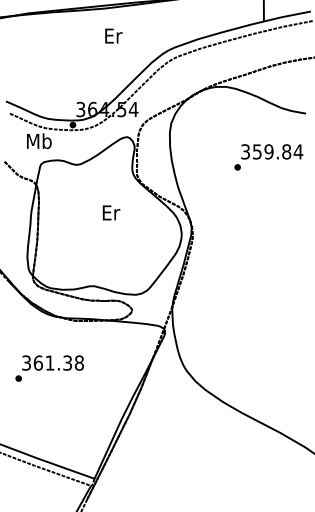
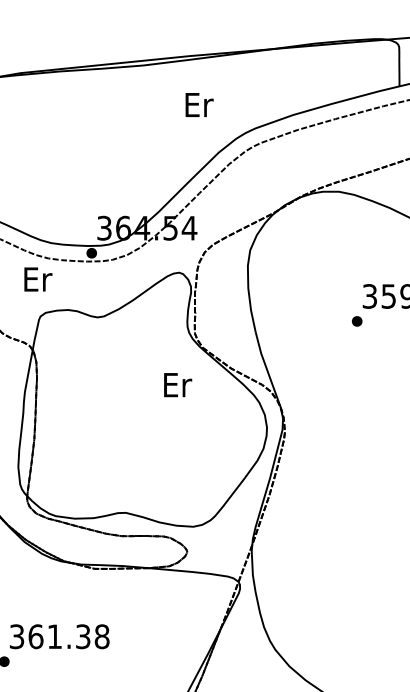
text: (113, 35) -> (198, 104), moved
text: (39, 141) -> (37, 279), Mb -> Er
text: (111, 212) -> (178, 384), moved

